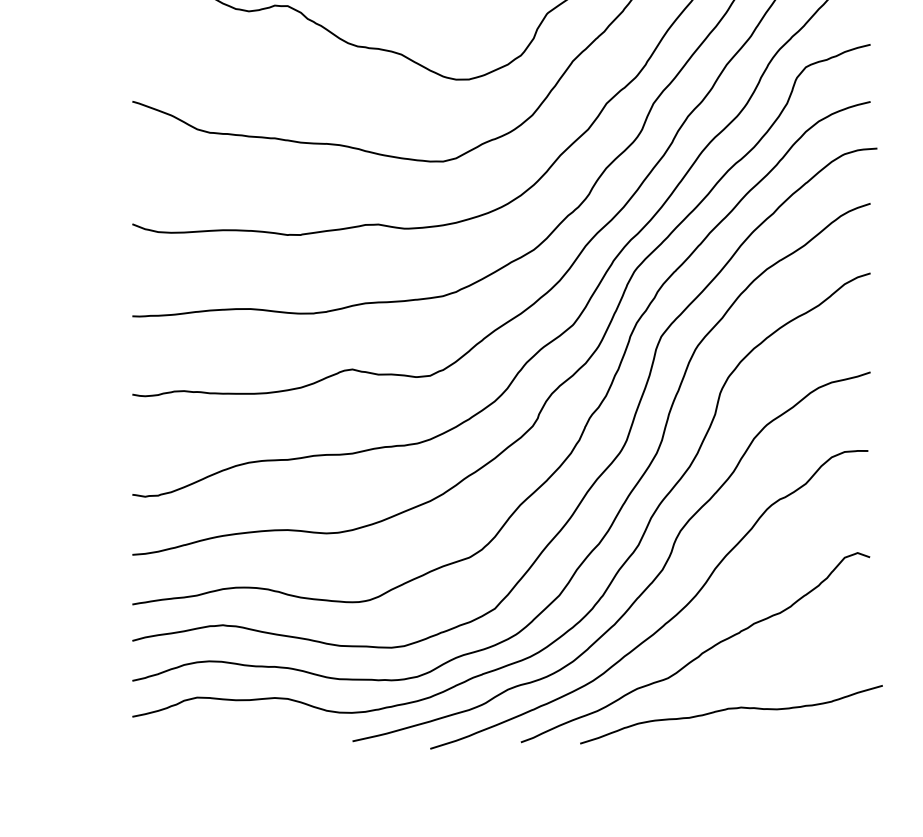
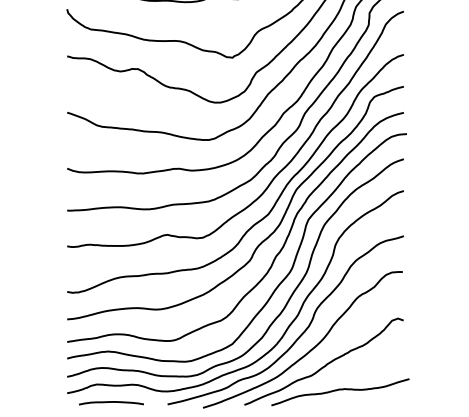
curve: (229, 737) -> (111, 402), added

